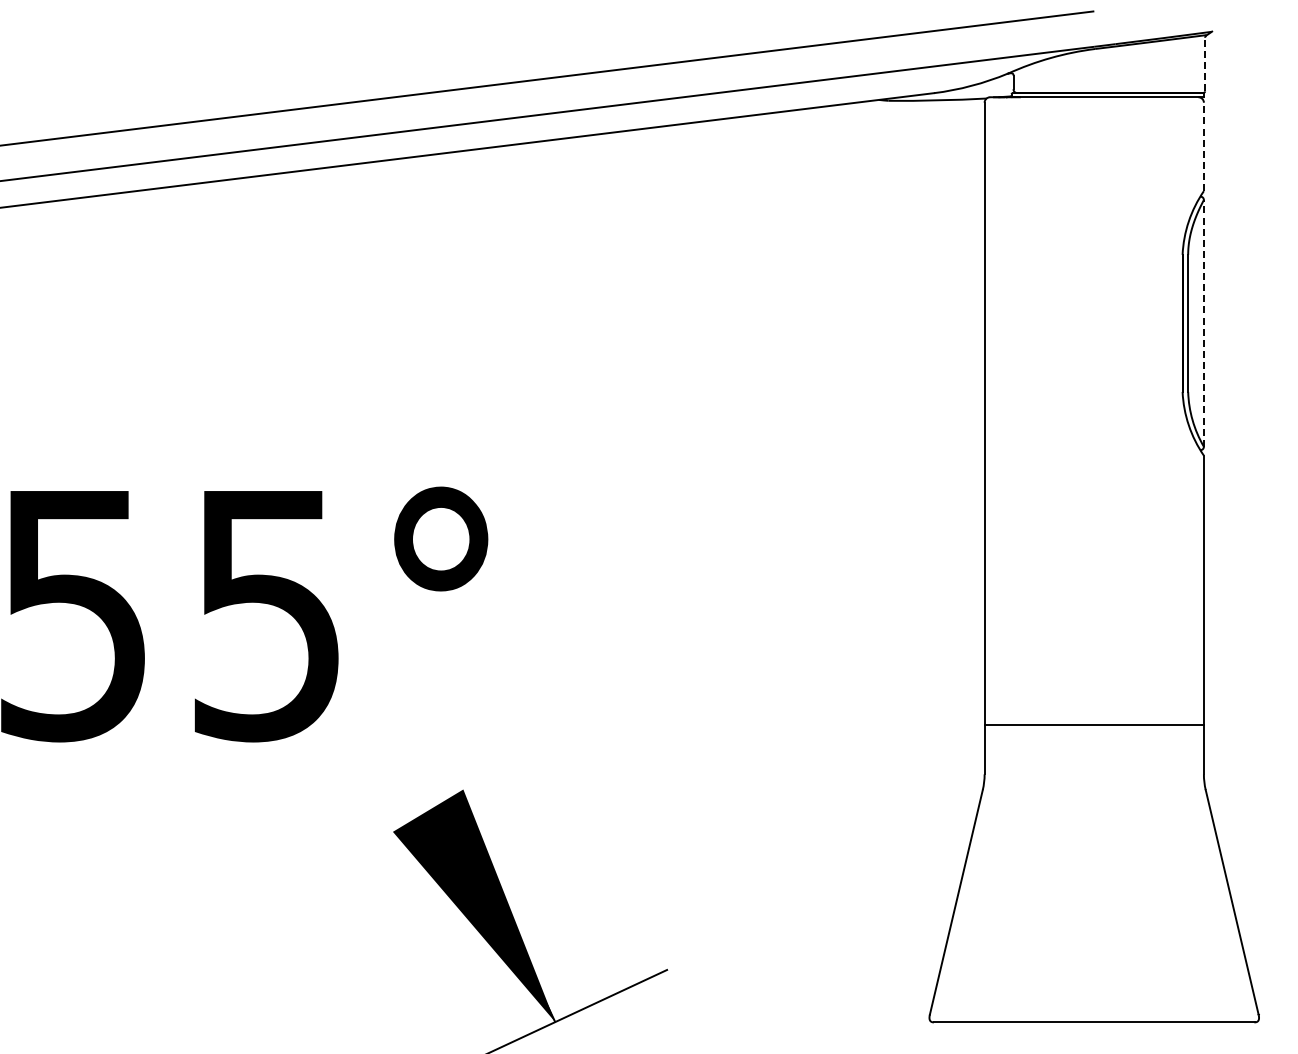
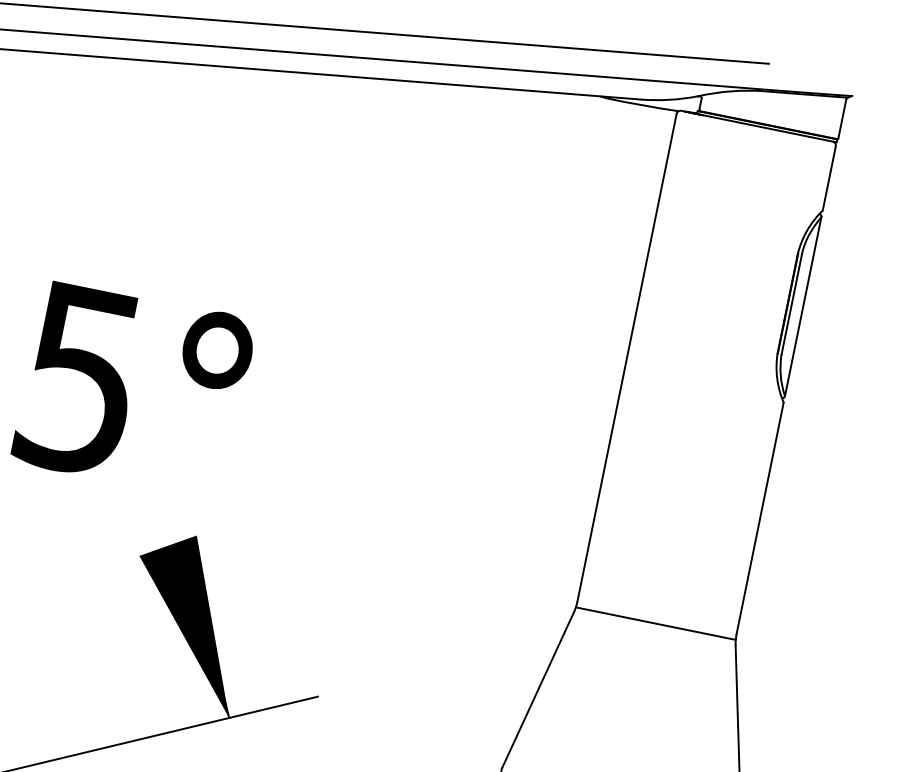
line: (1205, 64) -> (842, 118), dashed -> solid
line: (1203, 146) -> (829, 178), dashed -> solid
line: (1203, 322) -> (803, 305), dashed -> solid
line: (1093, 725) -> (655, 623), moved

